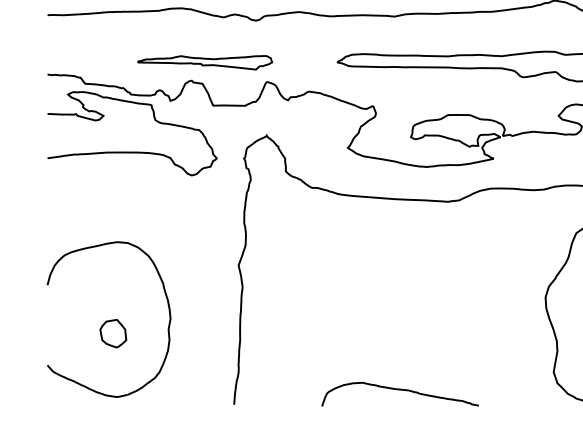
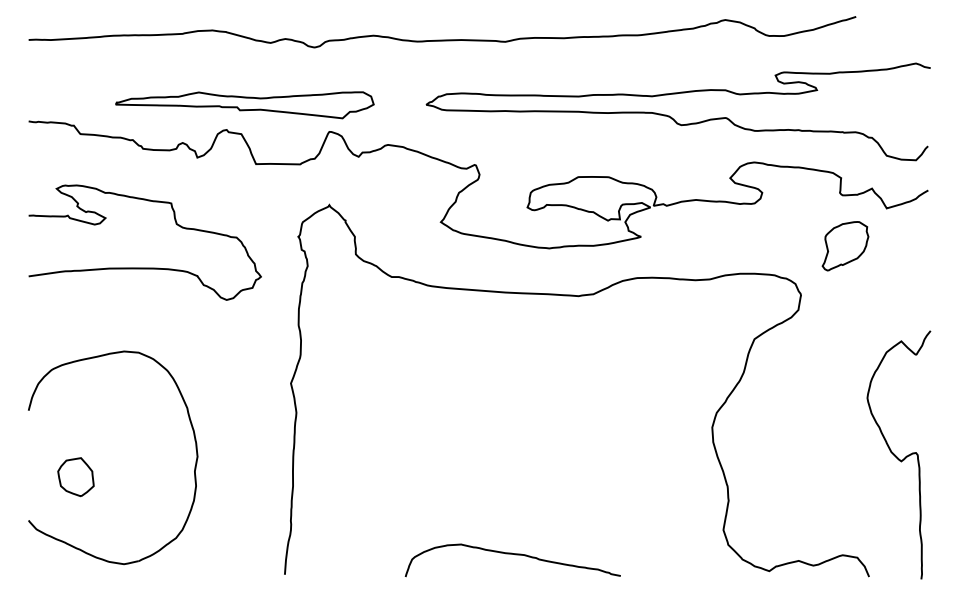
part: (204, 62) -> (244, 105), size x1.4
curve: (131, 151) -> (144, 267), moved
part: (112, 333) -> (75, 477), moved

